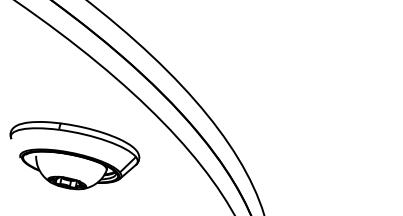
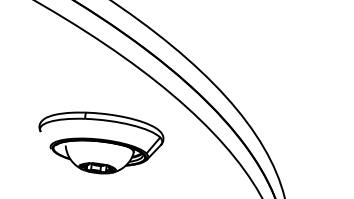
part: (74, 155) -> (101, 141), moved

